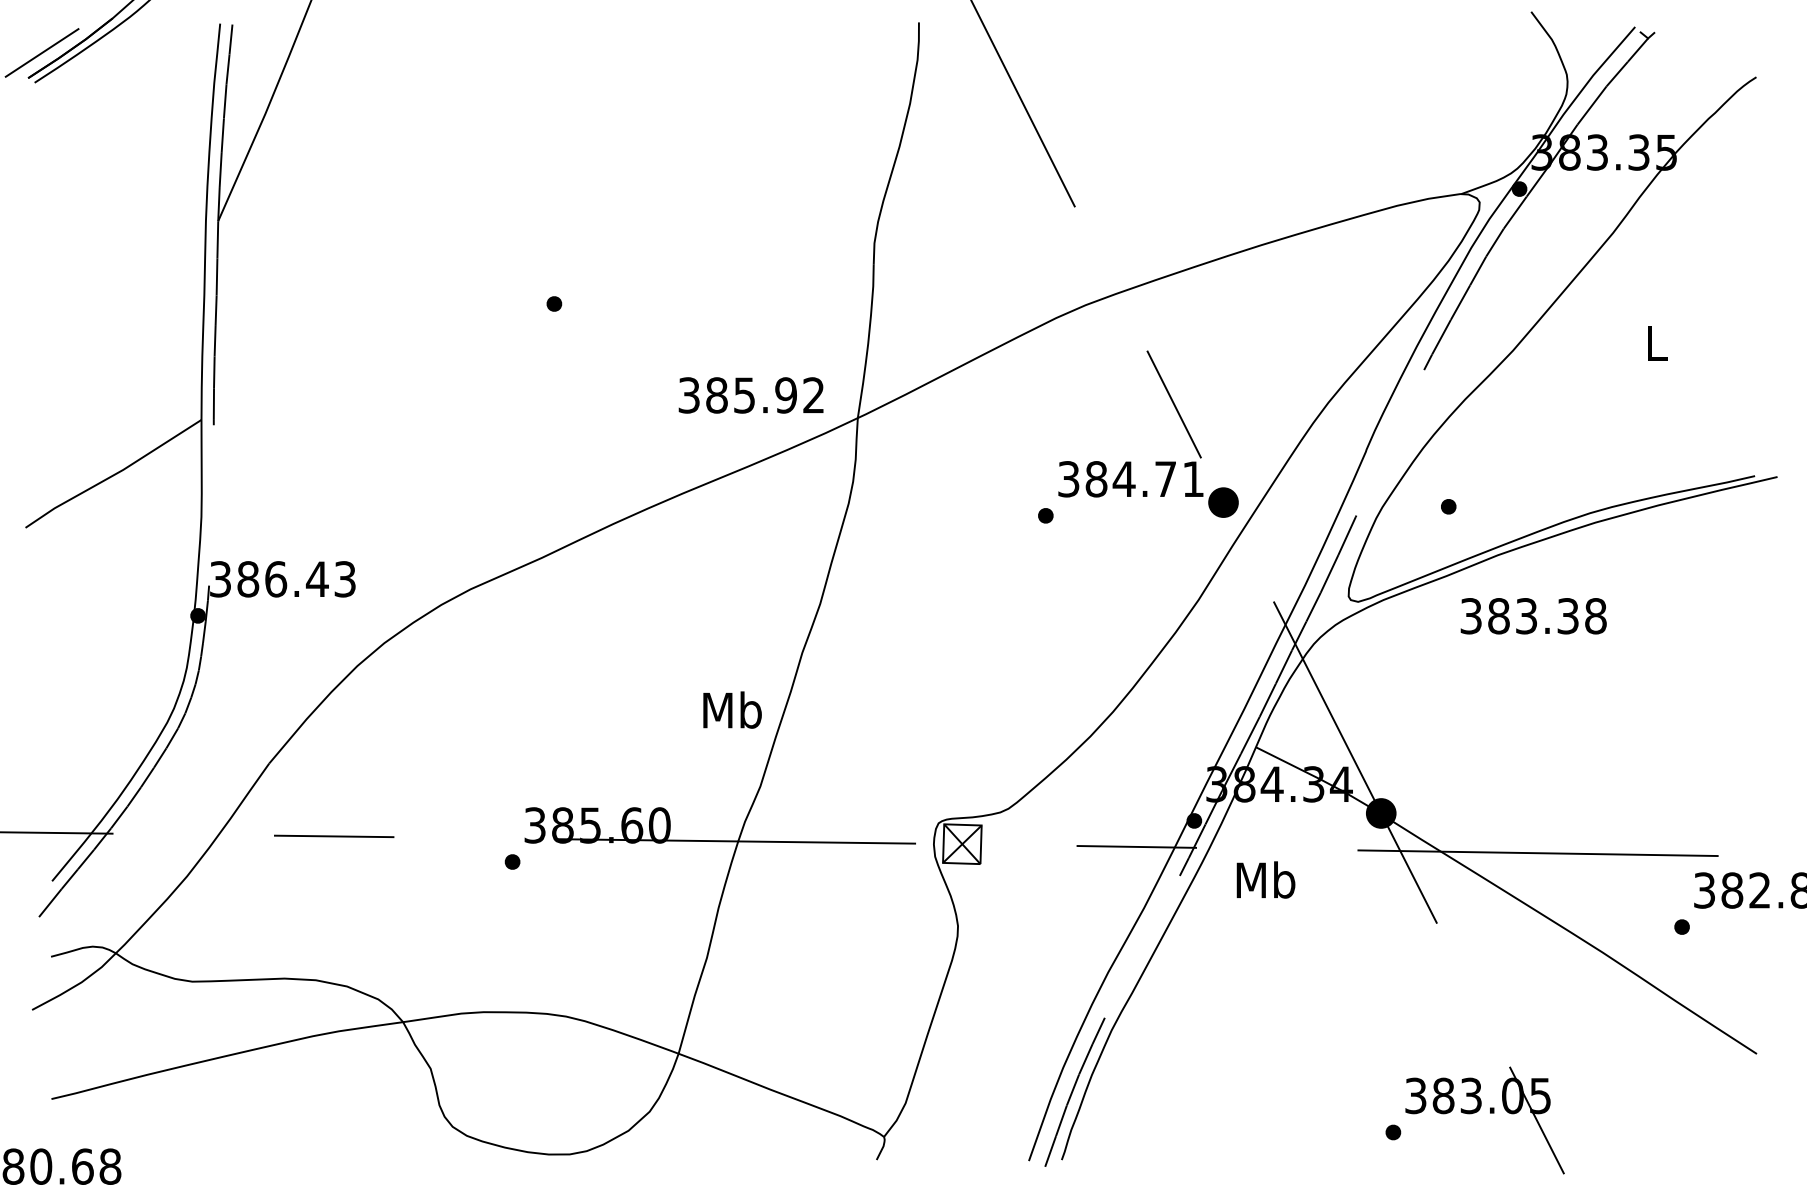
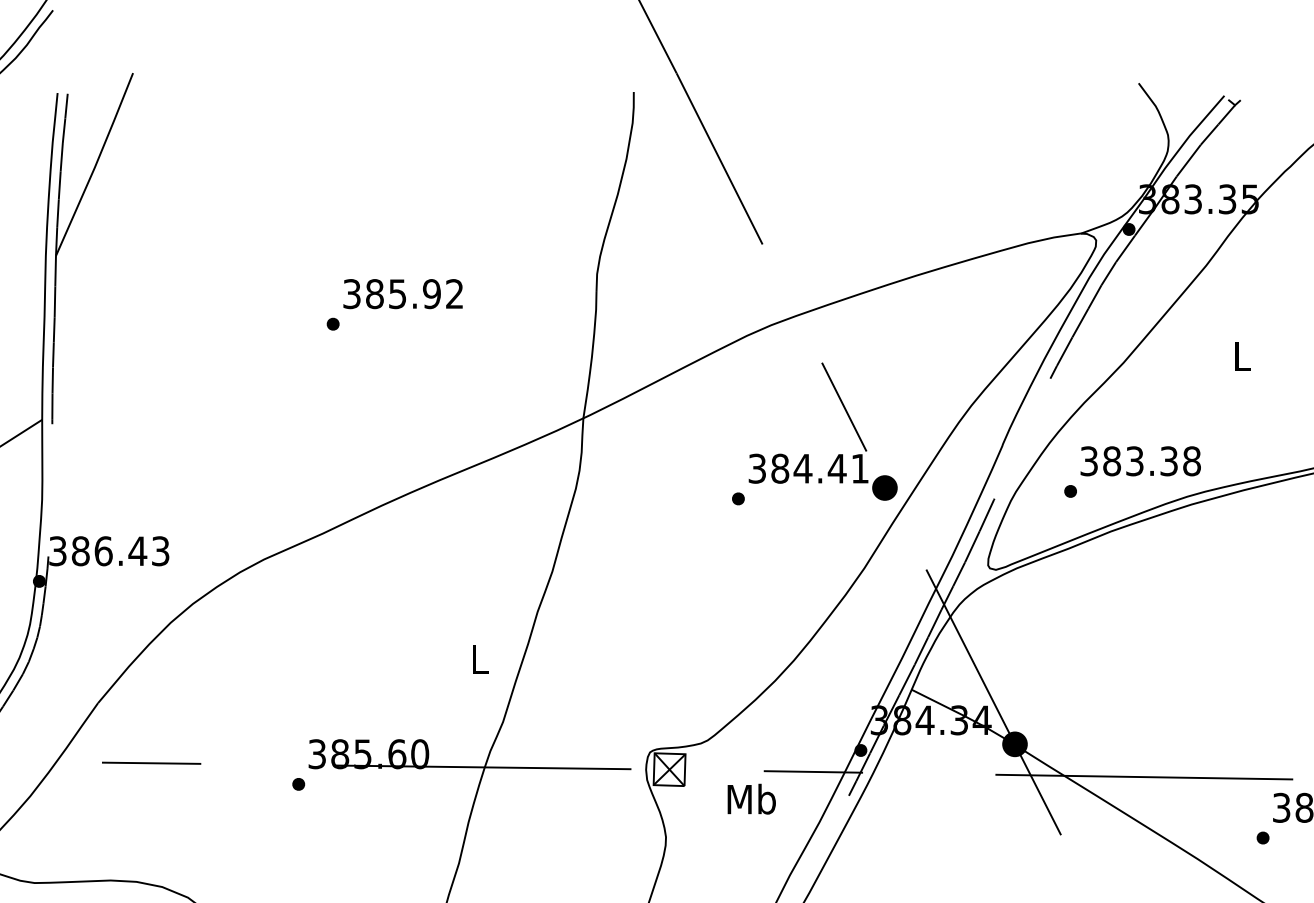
text: (750, 395) -> (402, 294), moved
text: (1165, 478) -> (837, 468), 384.71 -> 384.41
text: (1533, 616) -> (1140, 461), moved
text: (732, 709) -> (480, 658), Mb -> L
text: (1265, 879) -> (751, 798), moved

